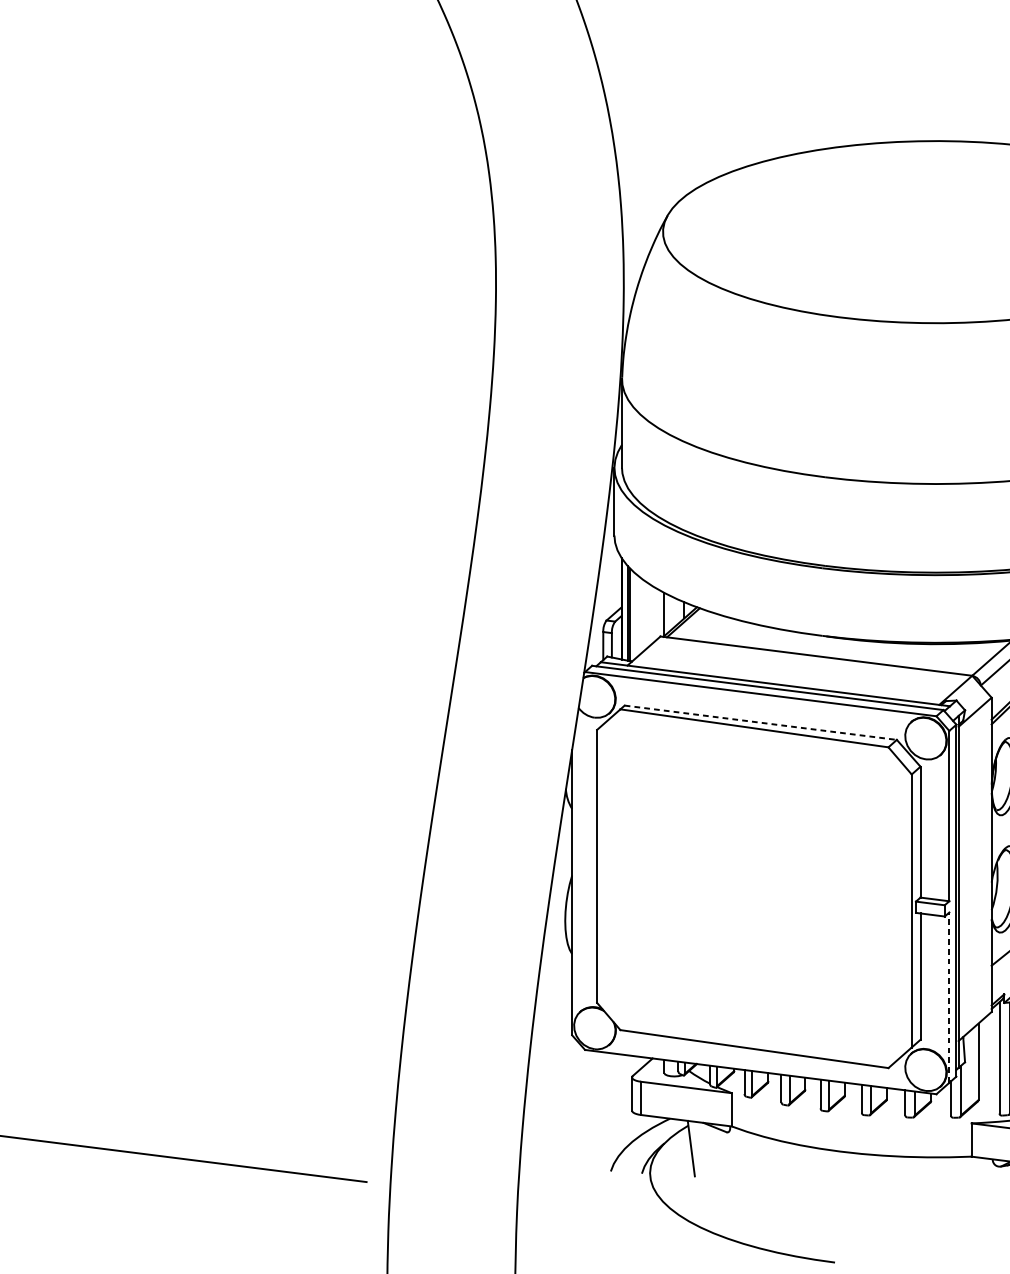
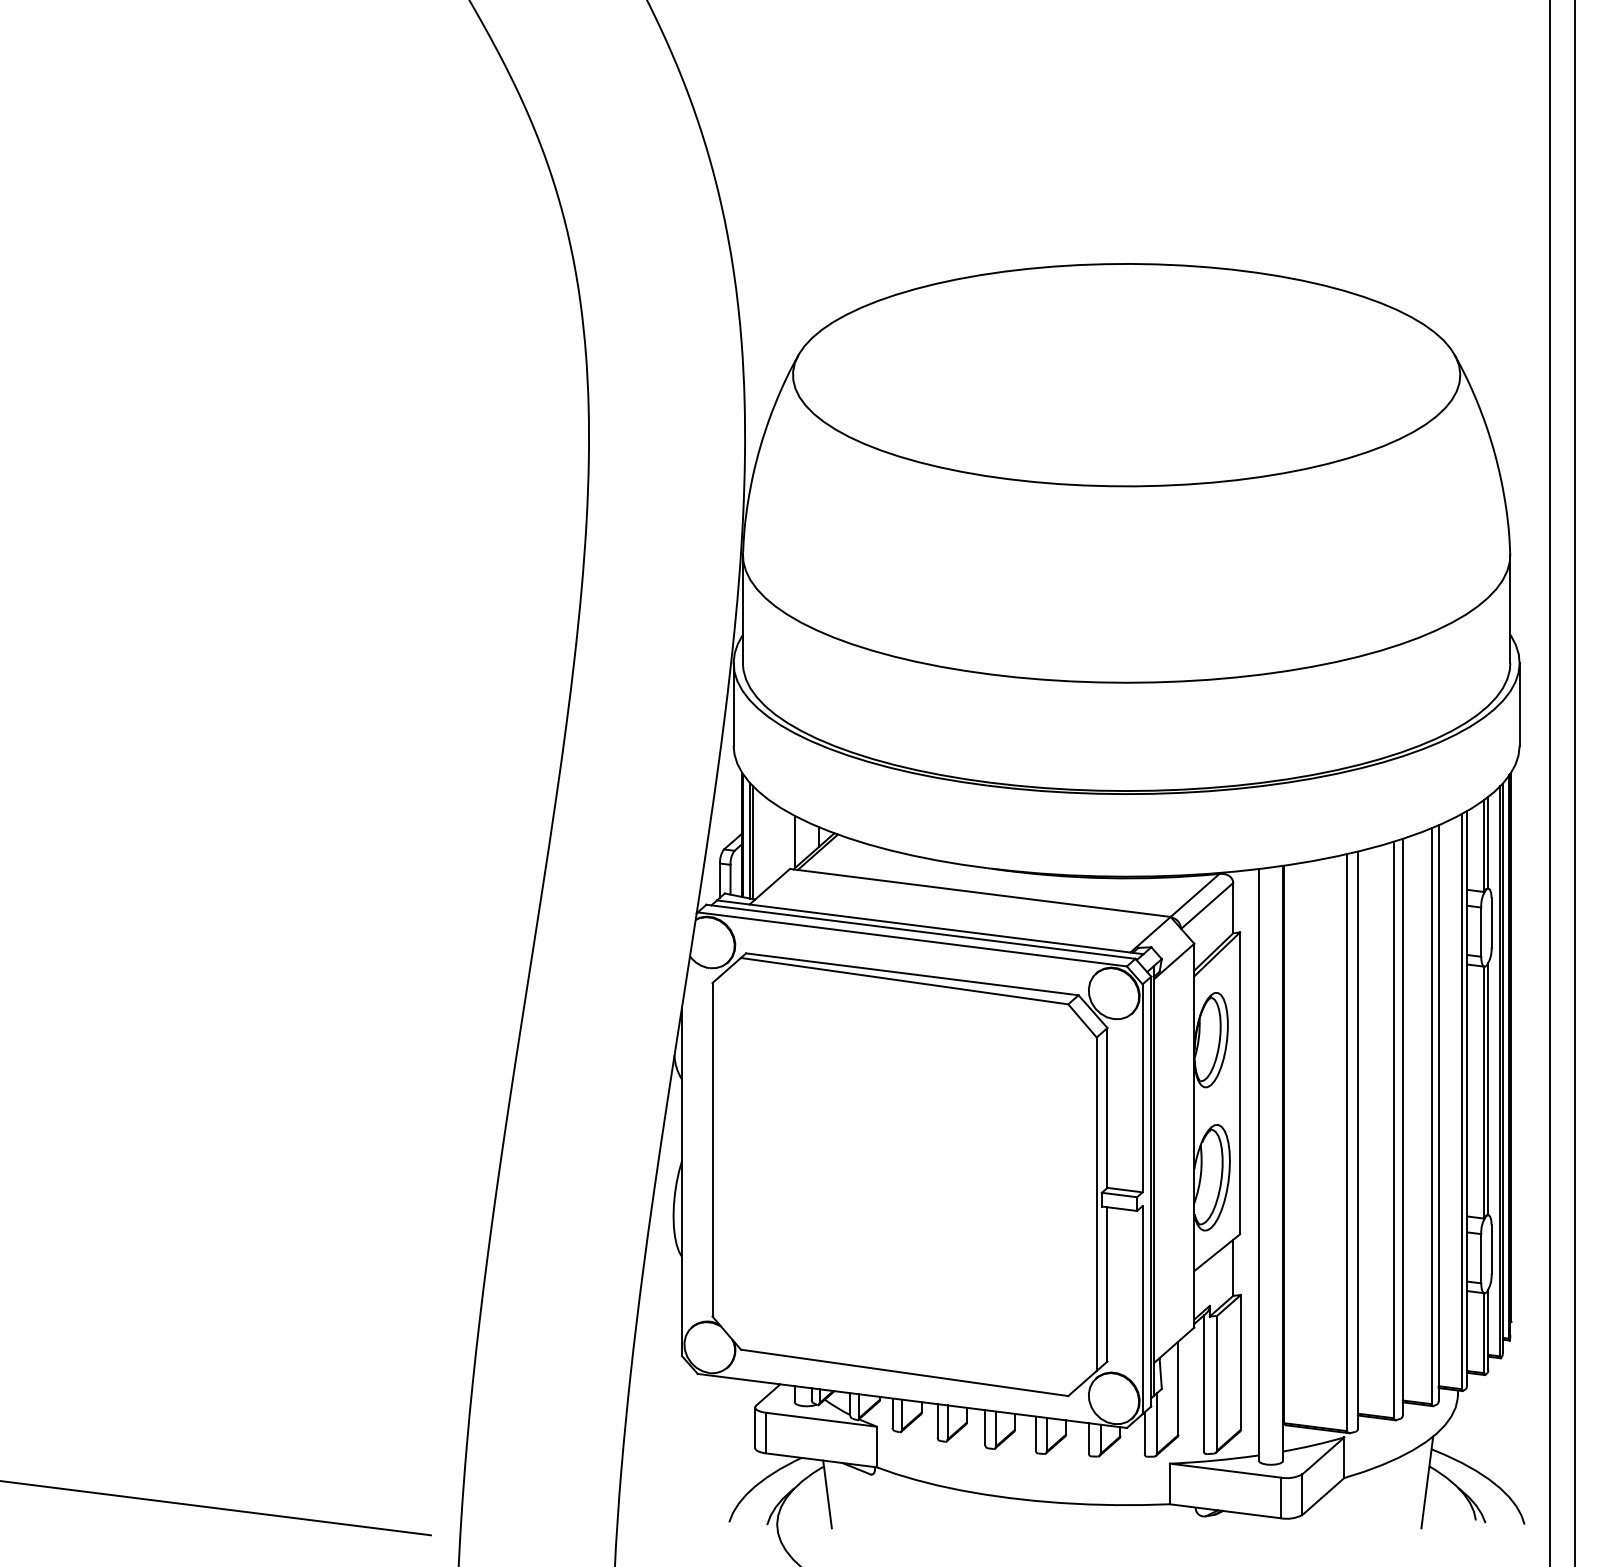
line: (760, 722) -> (912, 974), dashed -> solid
line: (949, 997) -> (1142, 1309), dashed -> solid

